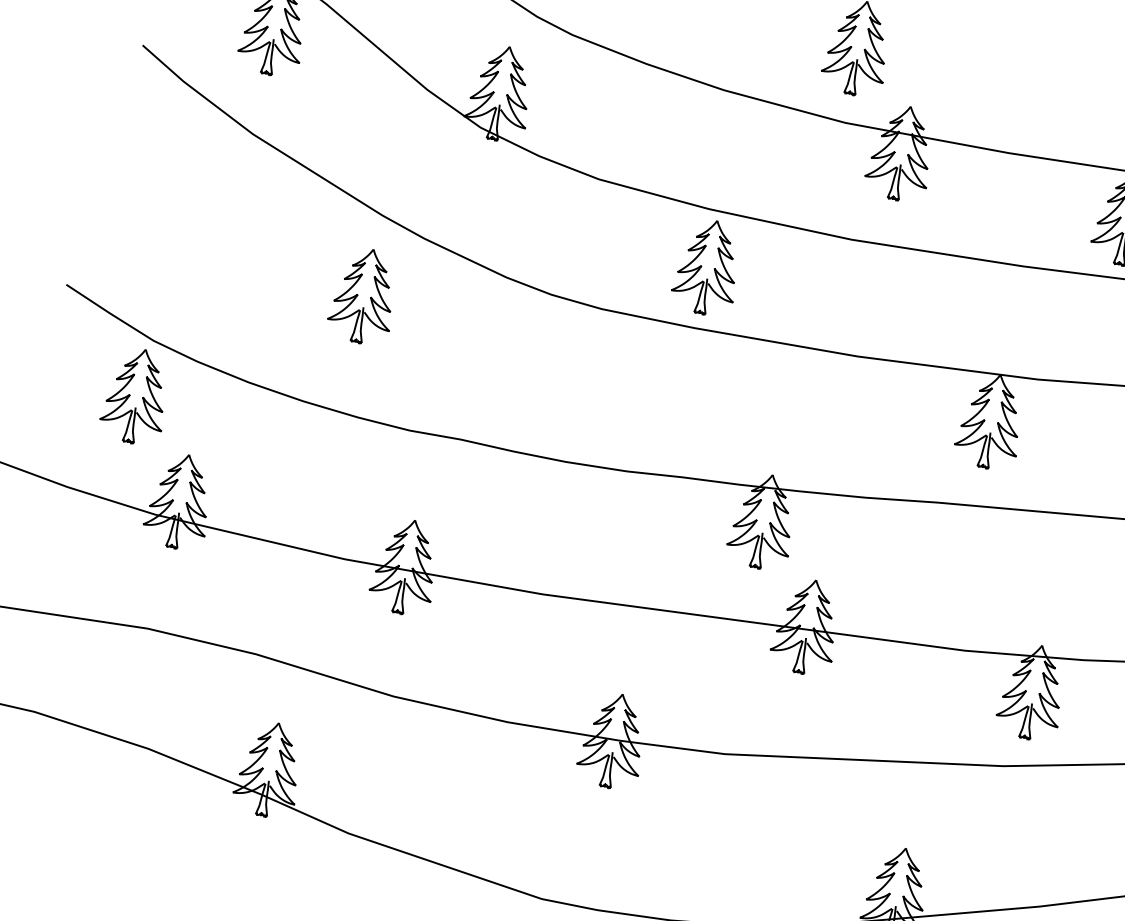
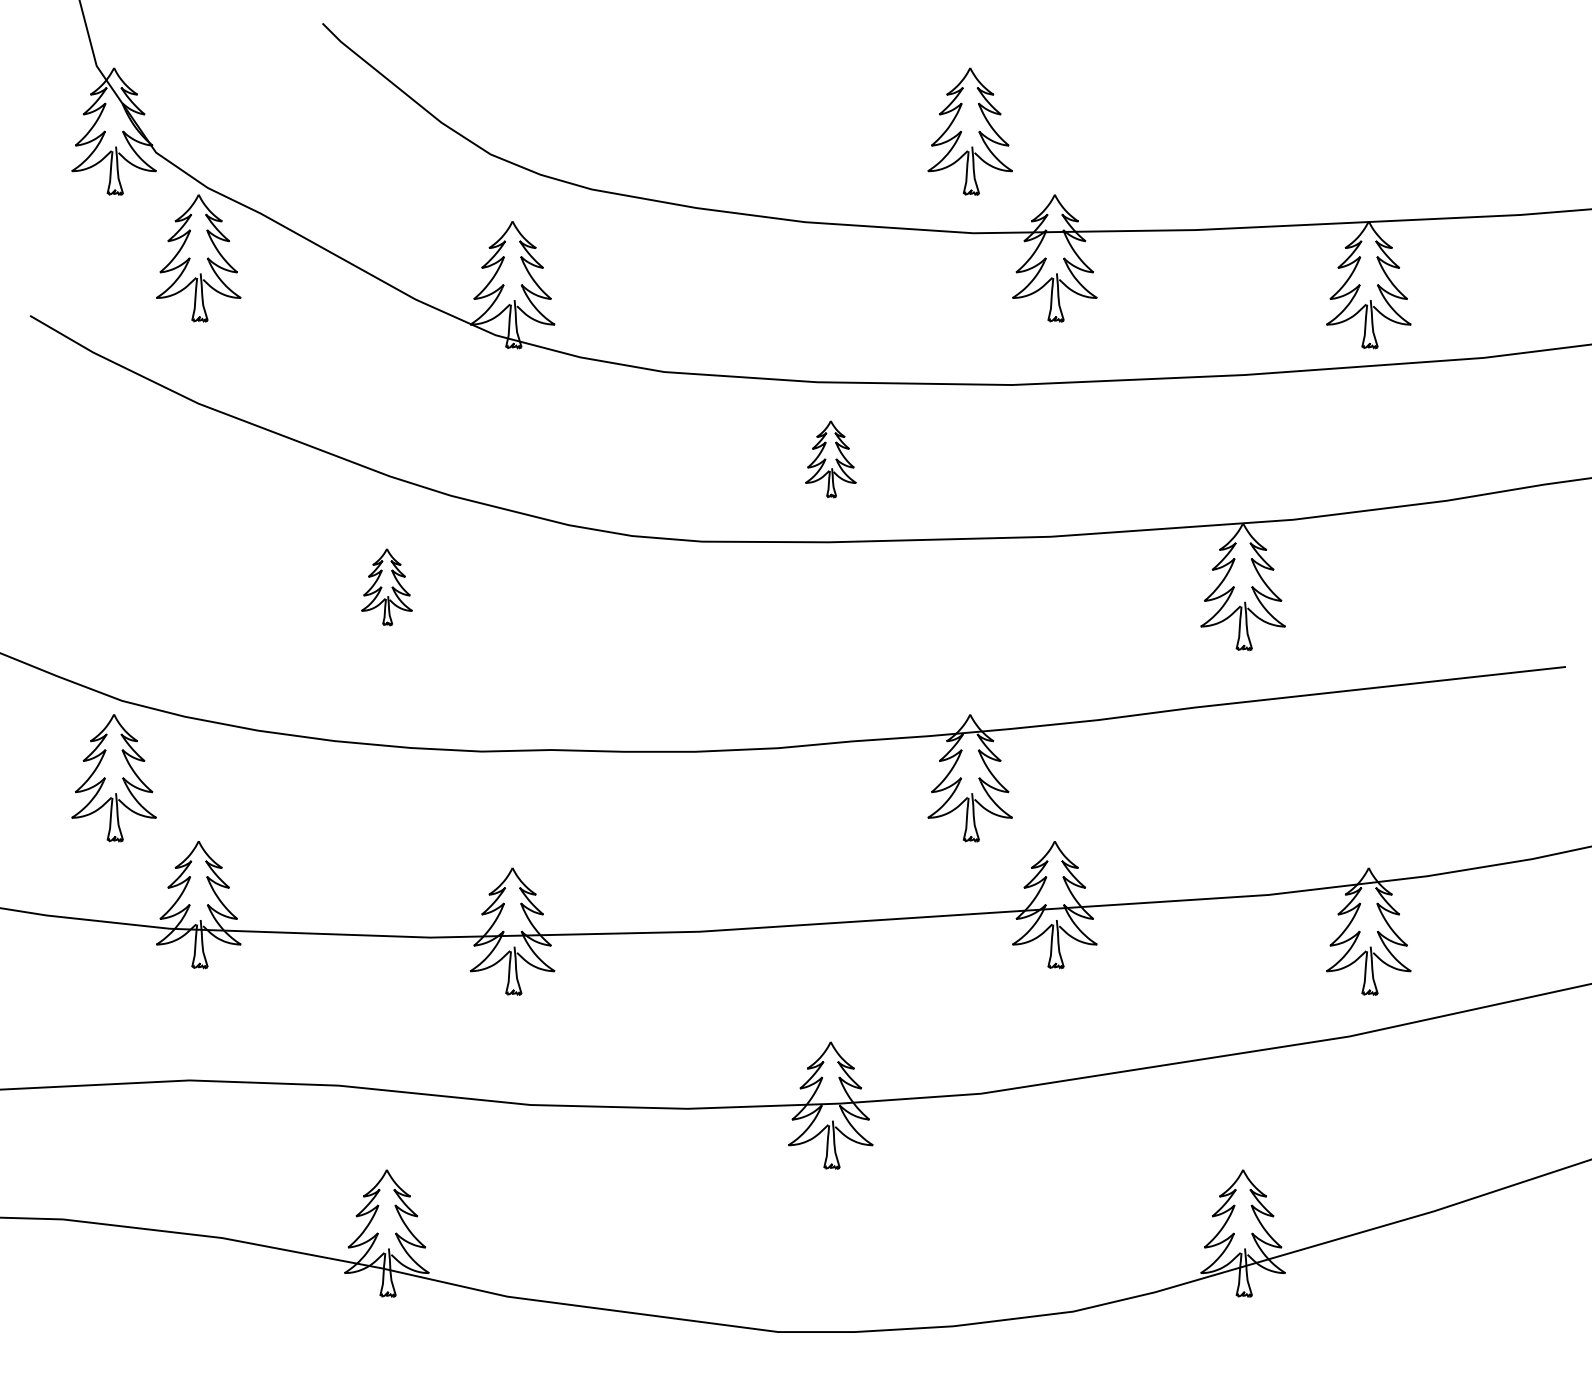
part: (707, 267) -> (830, 459), size x0.6
part: (363, 296) -> (386, 587), size x0.6

